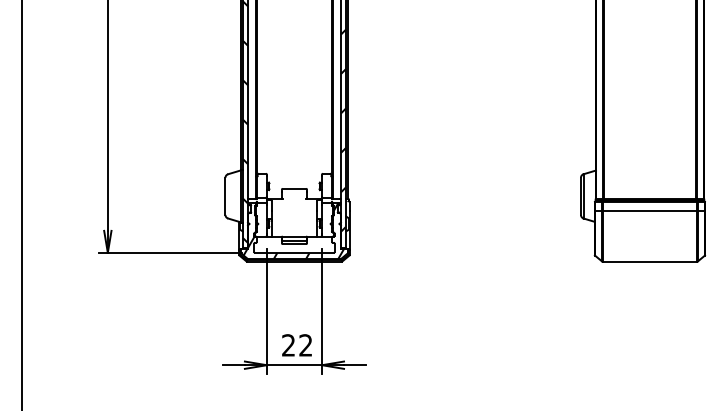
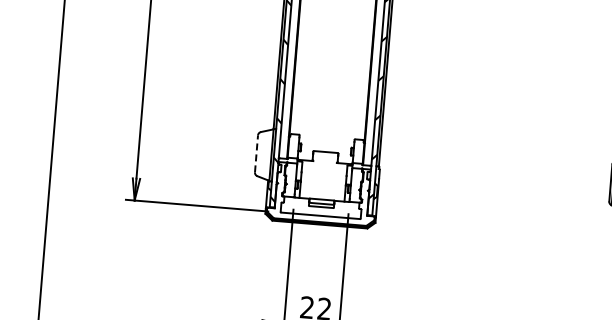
line: (225, 196) -> (256, 154), solid -> dashed
hatch: (293, 230) -> (321, 193), removed

